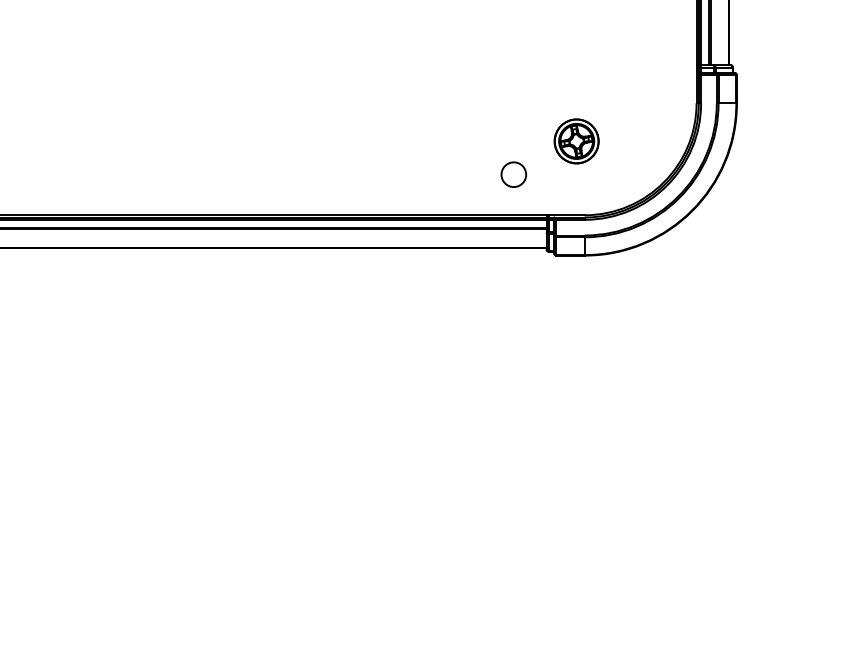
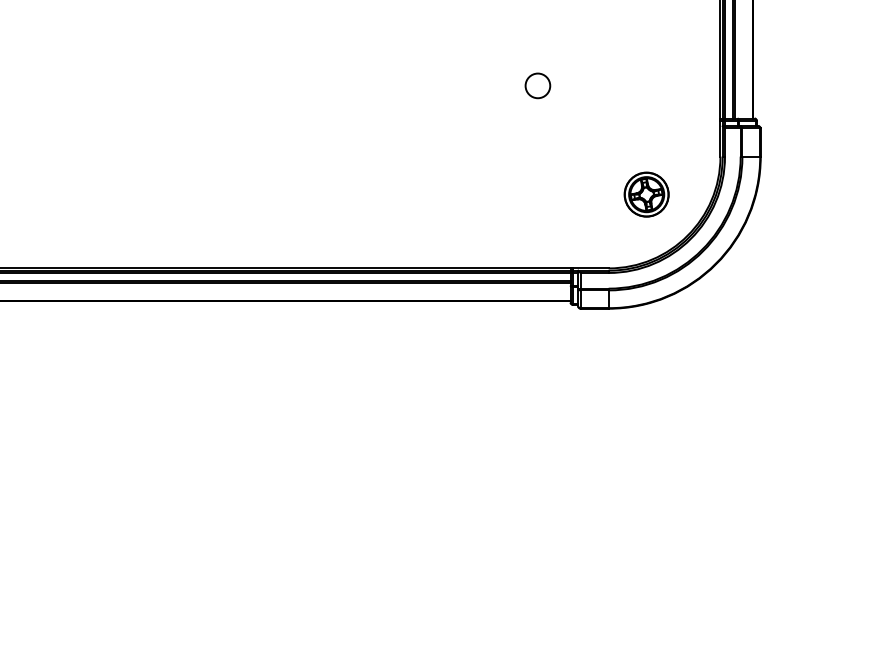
part: (576, 141) -> (646, 194), moved
circle: (513, 174) -> (537, 85), moved

